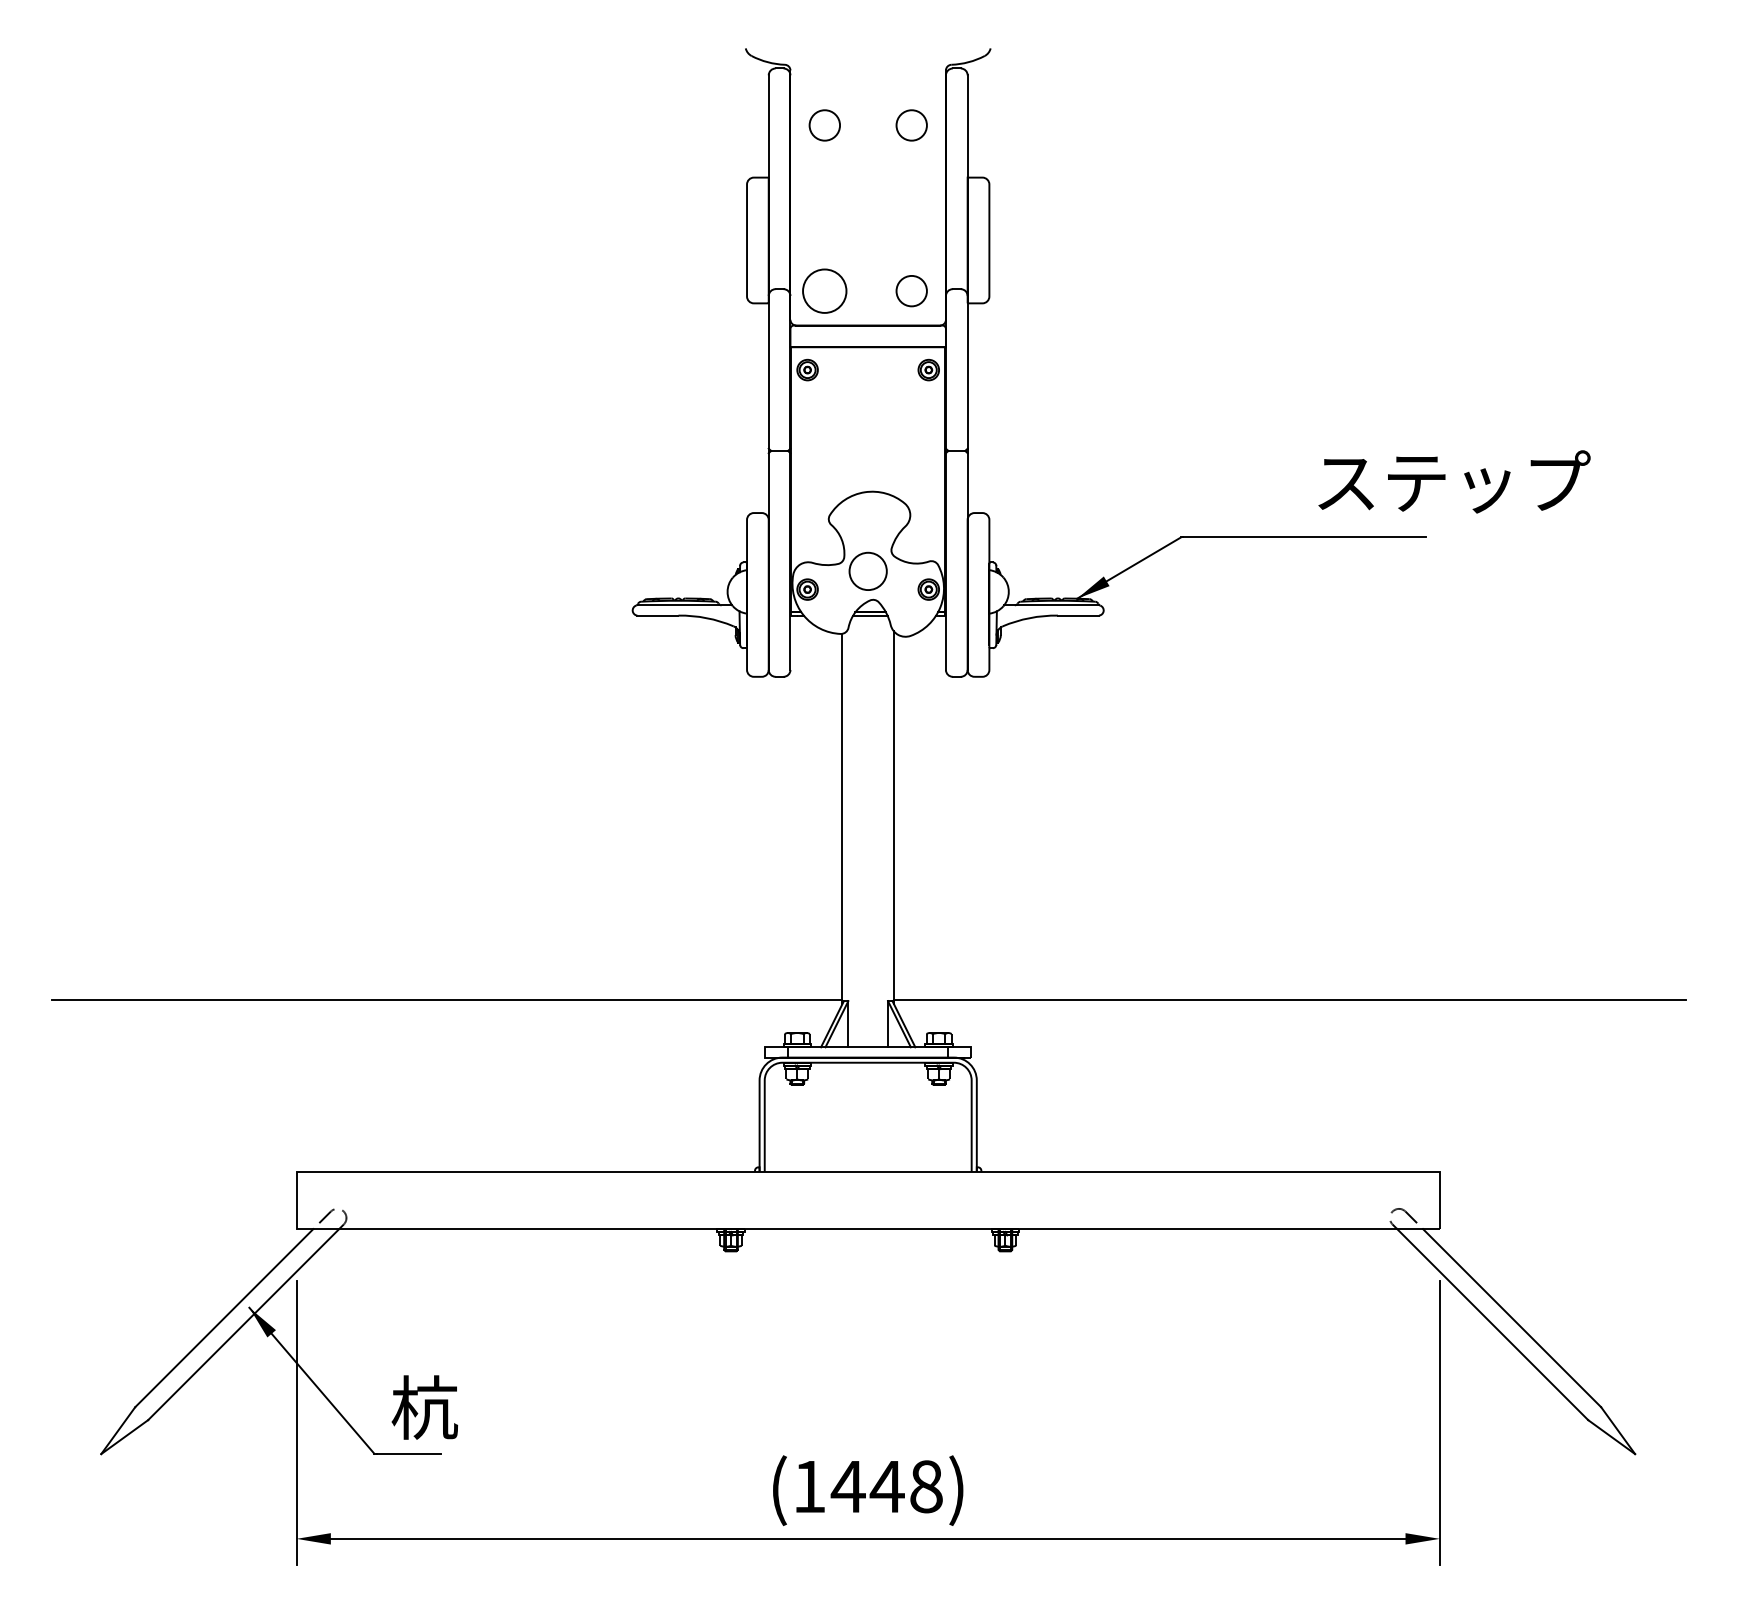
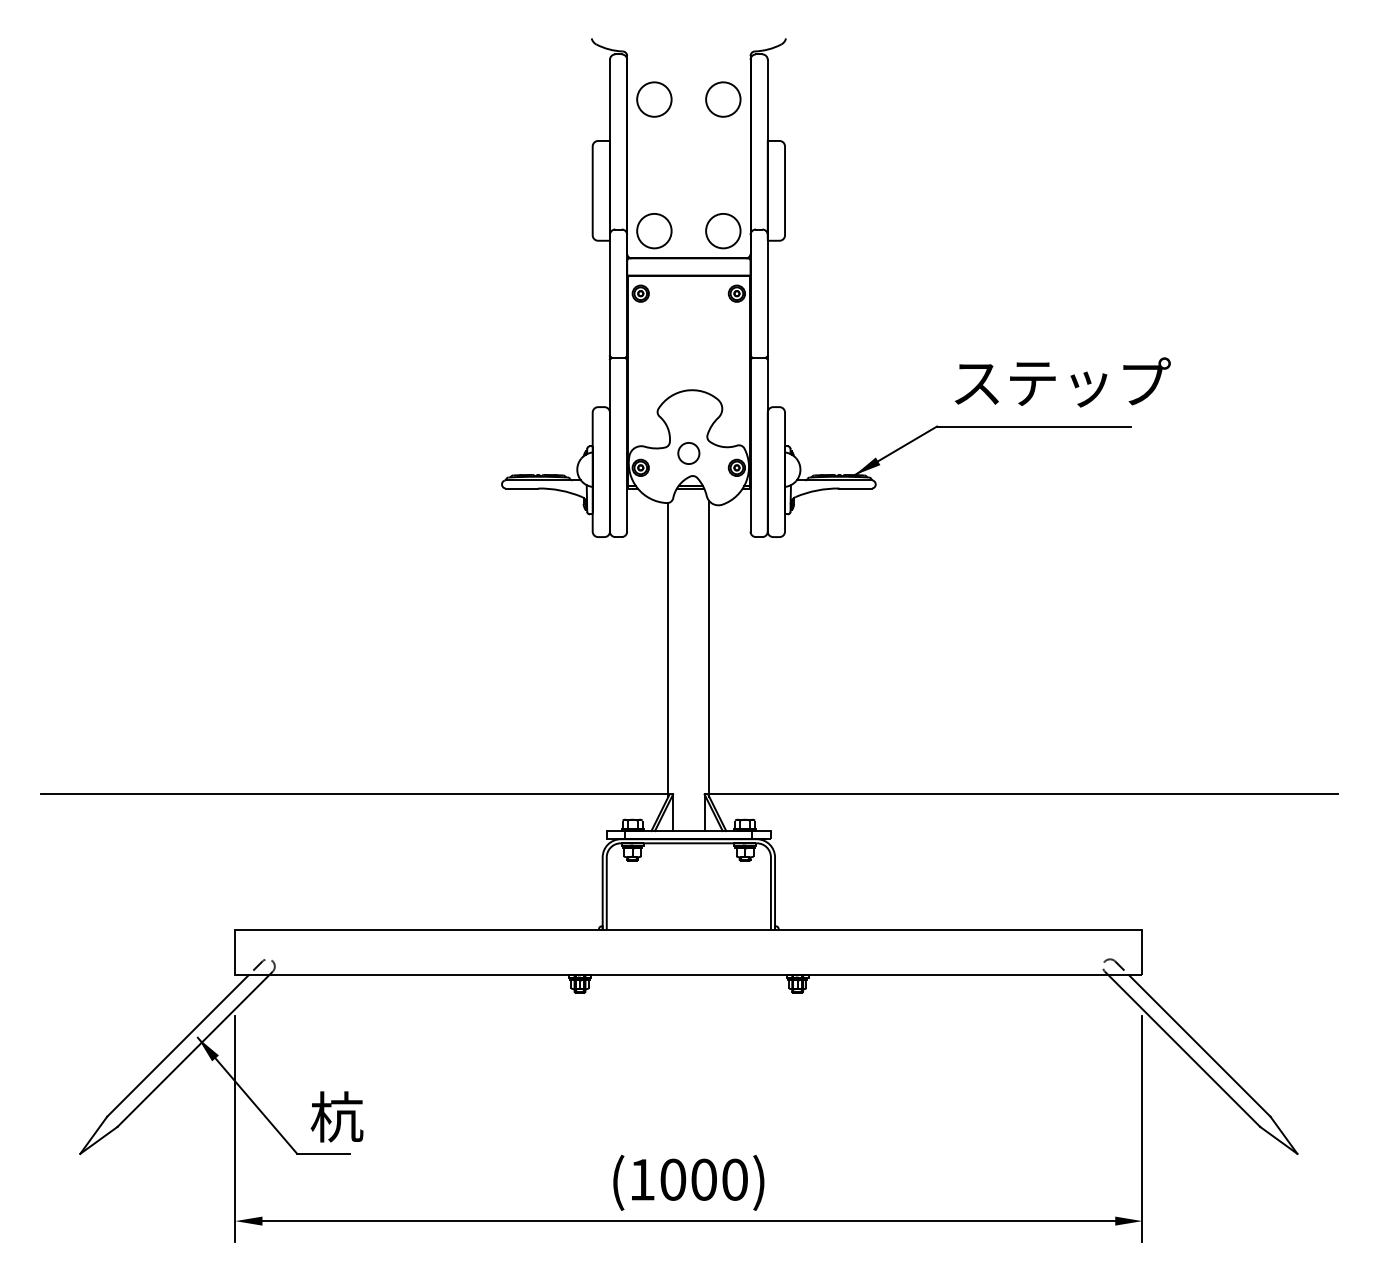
circle: (824, 125) -> (654, 99), size x1.43
circle: (911, 125) -> (723, 99), size x1.43
circle: (911, 290) -> (723, 230), size x1.43
text: (1454, 481) -> (1062, 382), moved
circle: (867, 571) -> (688, 453), size x0.71
text: (886, 1486) -> (703, 1179), (1448) -> (1000)

